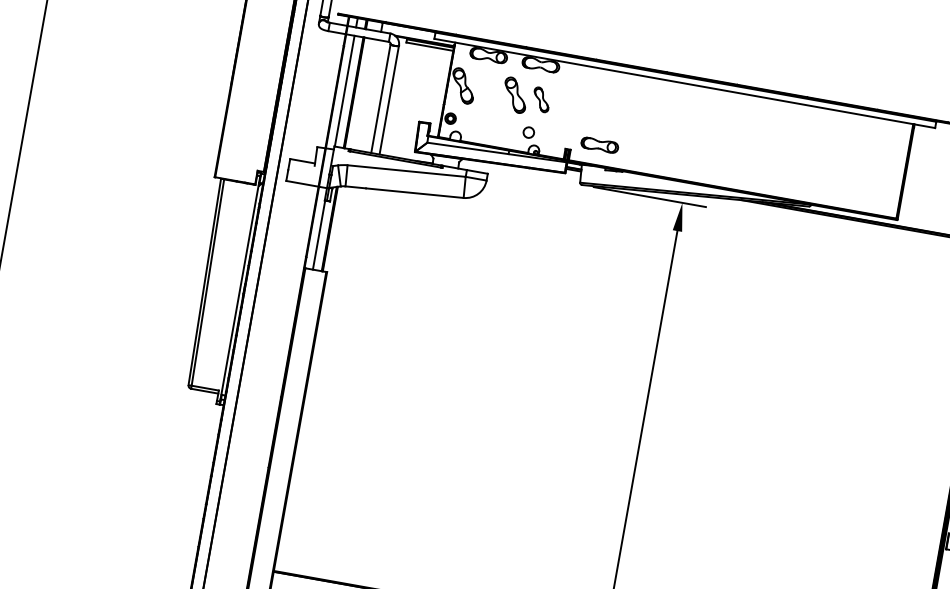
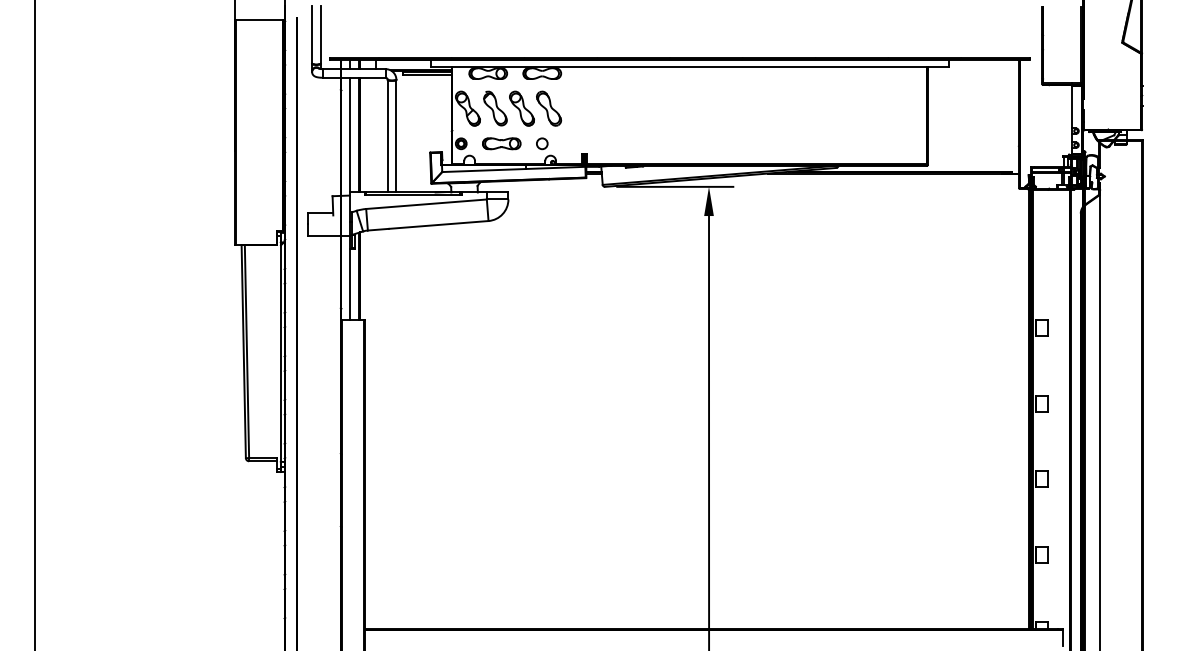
part: (489, 90) -> (495, 108), added
part: (541, 99) -> (549, 108), size x1.43
part: (599, 144) -> (501, 143), moved

